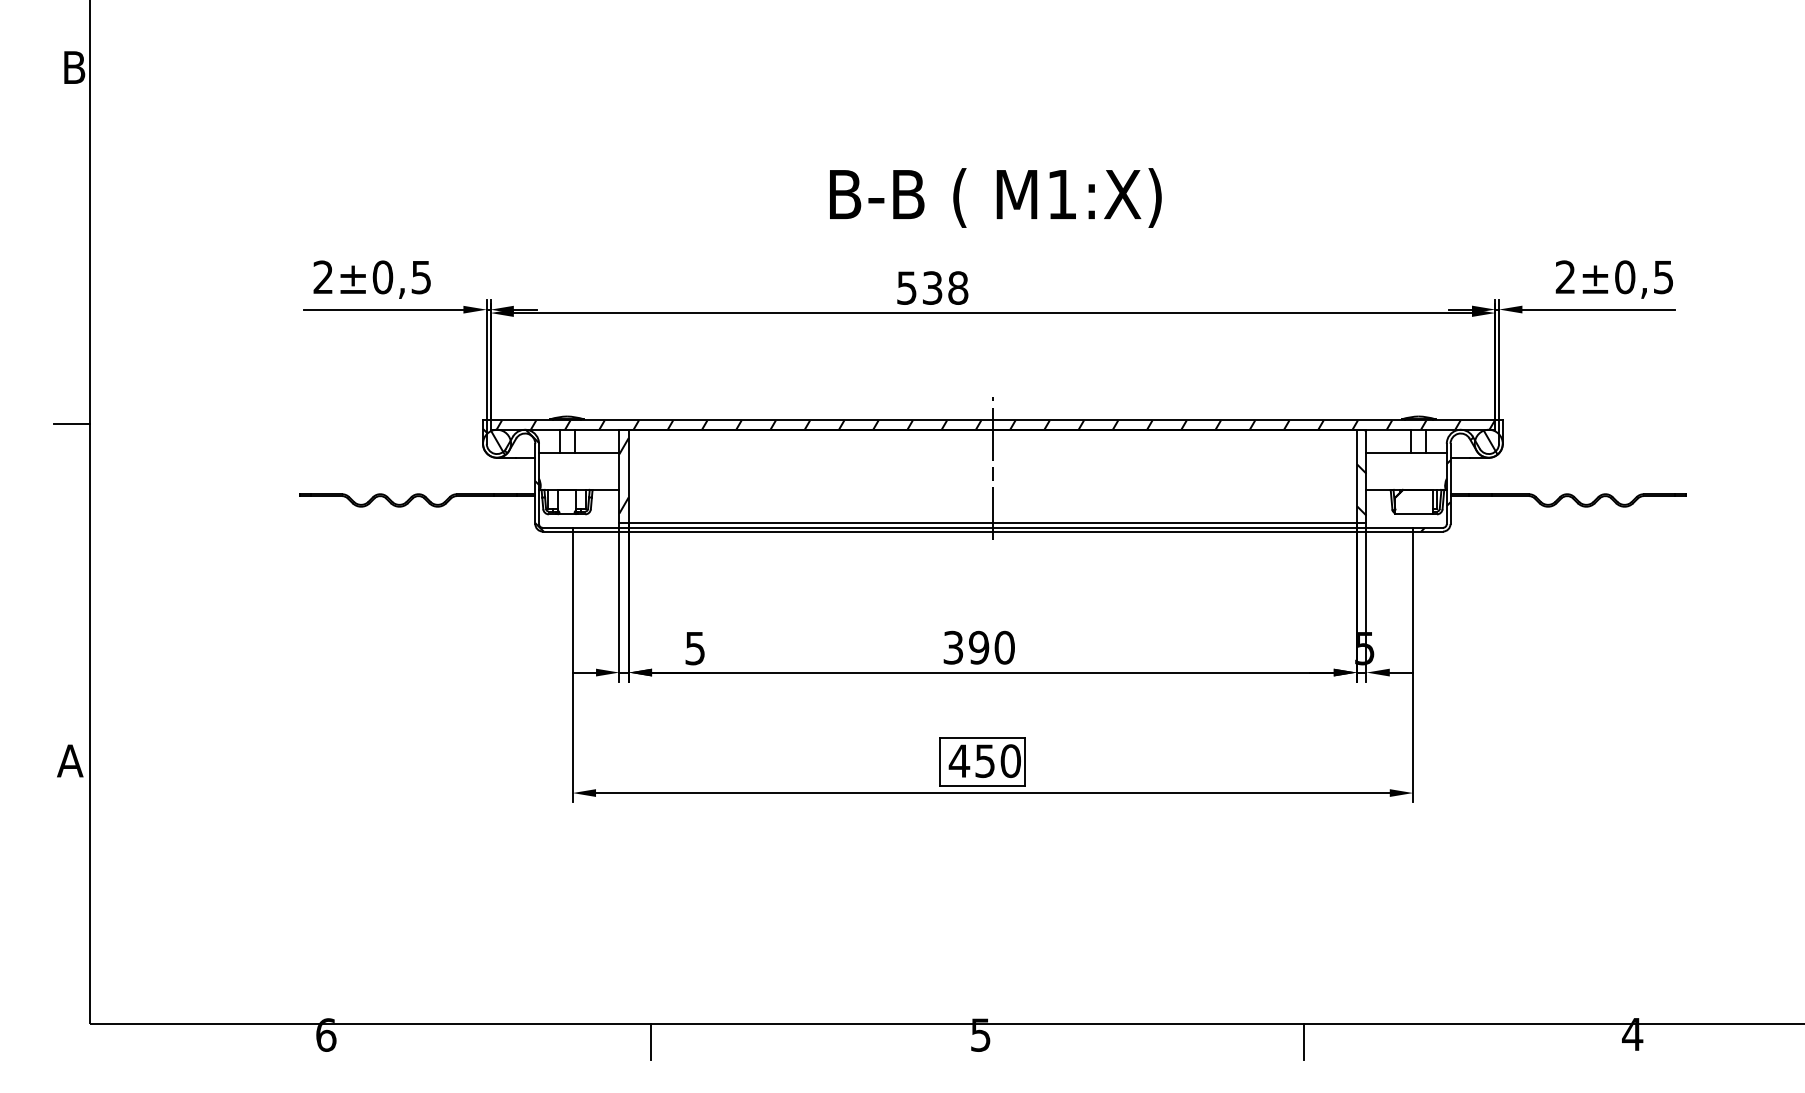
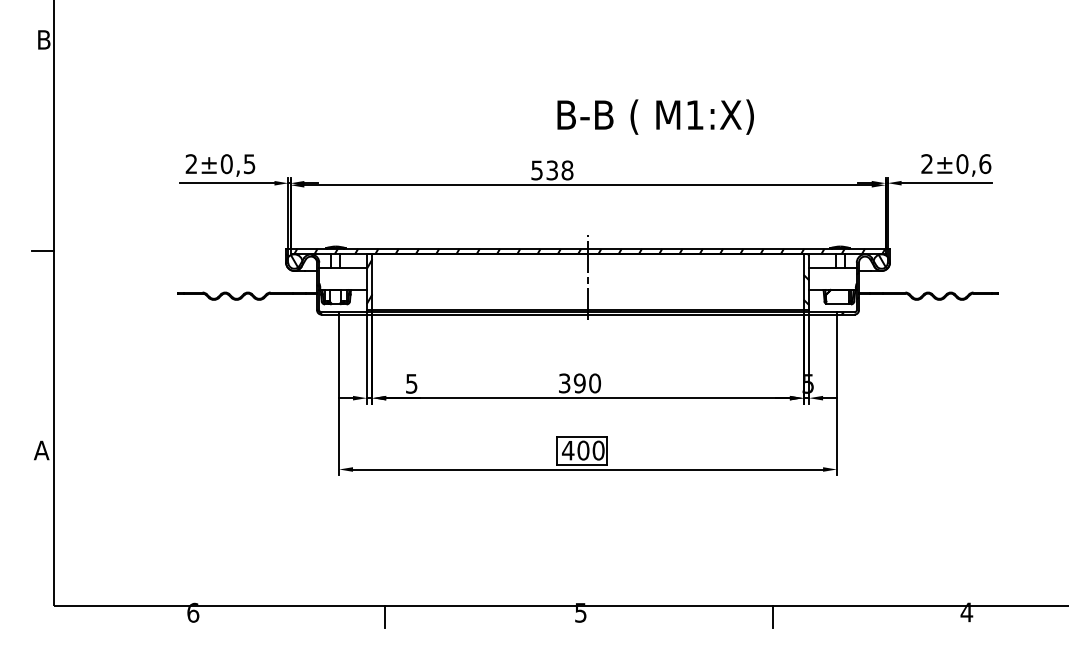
text: (995, 196) -> (655, 116), moved
text: (1664, 277) -> (985, 164), ±0,5 -> ±0,6
text: (985, 760) -> (583, 450), 450 -> 400

